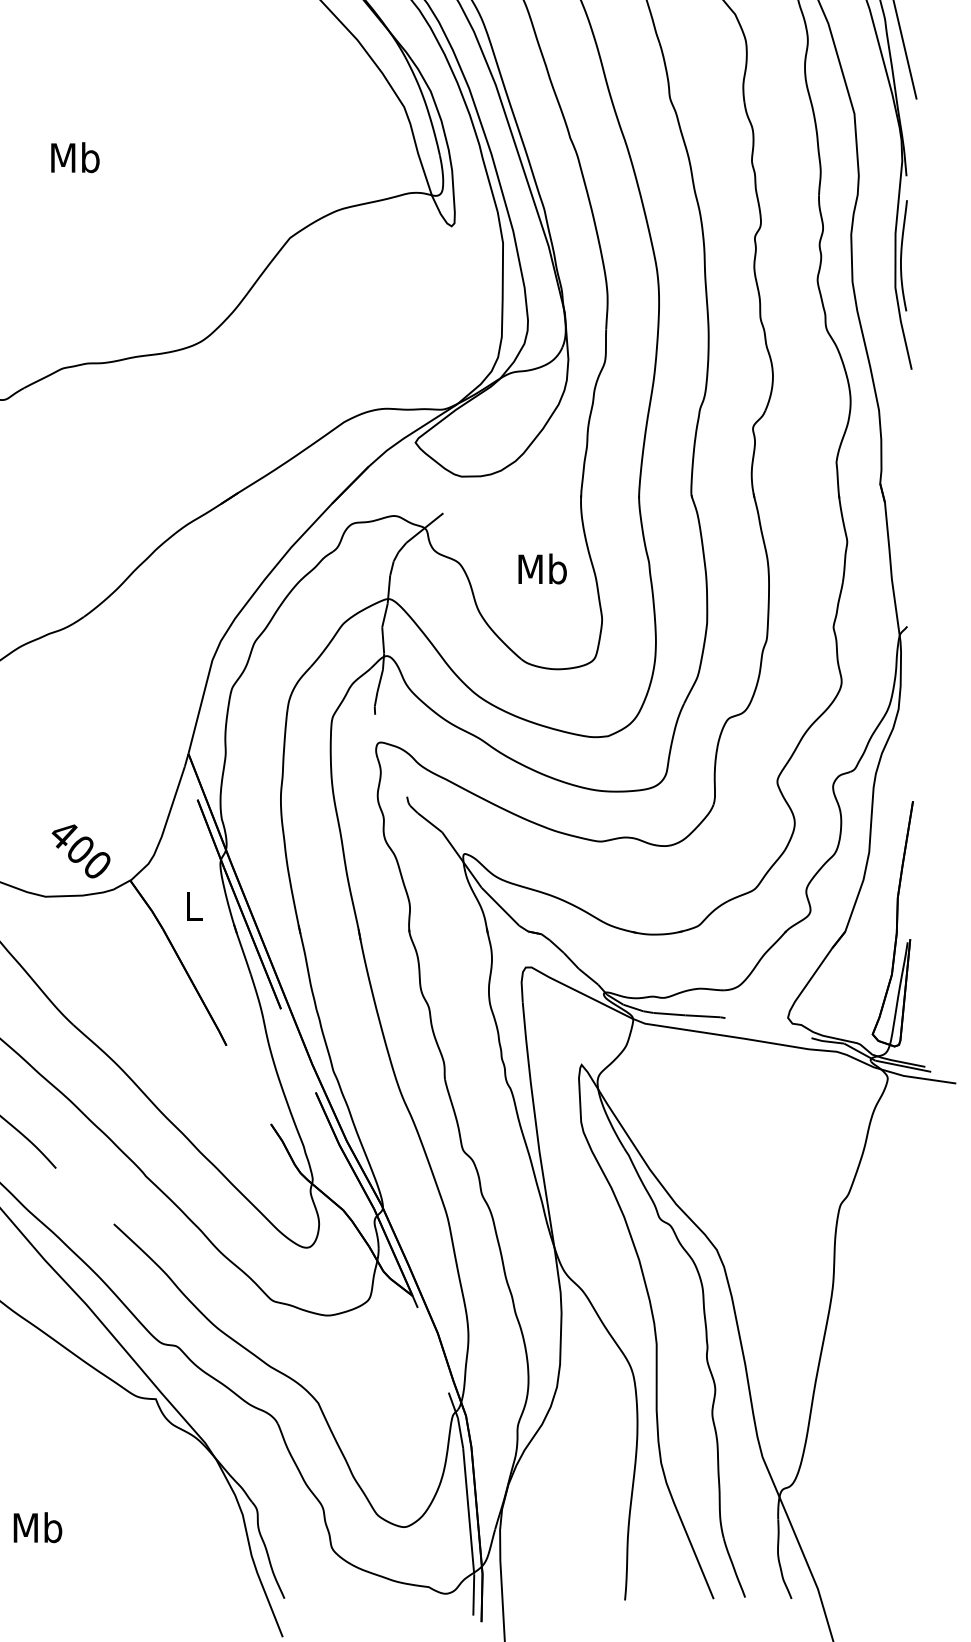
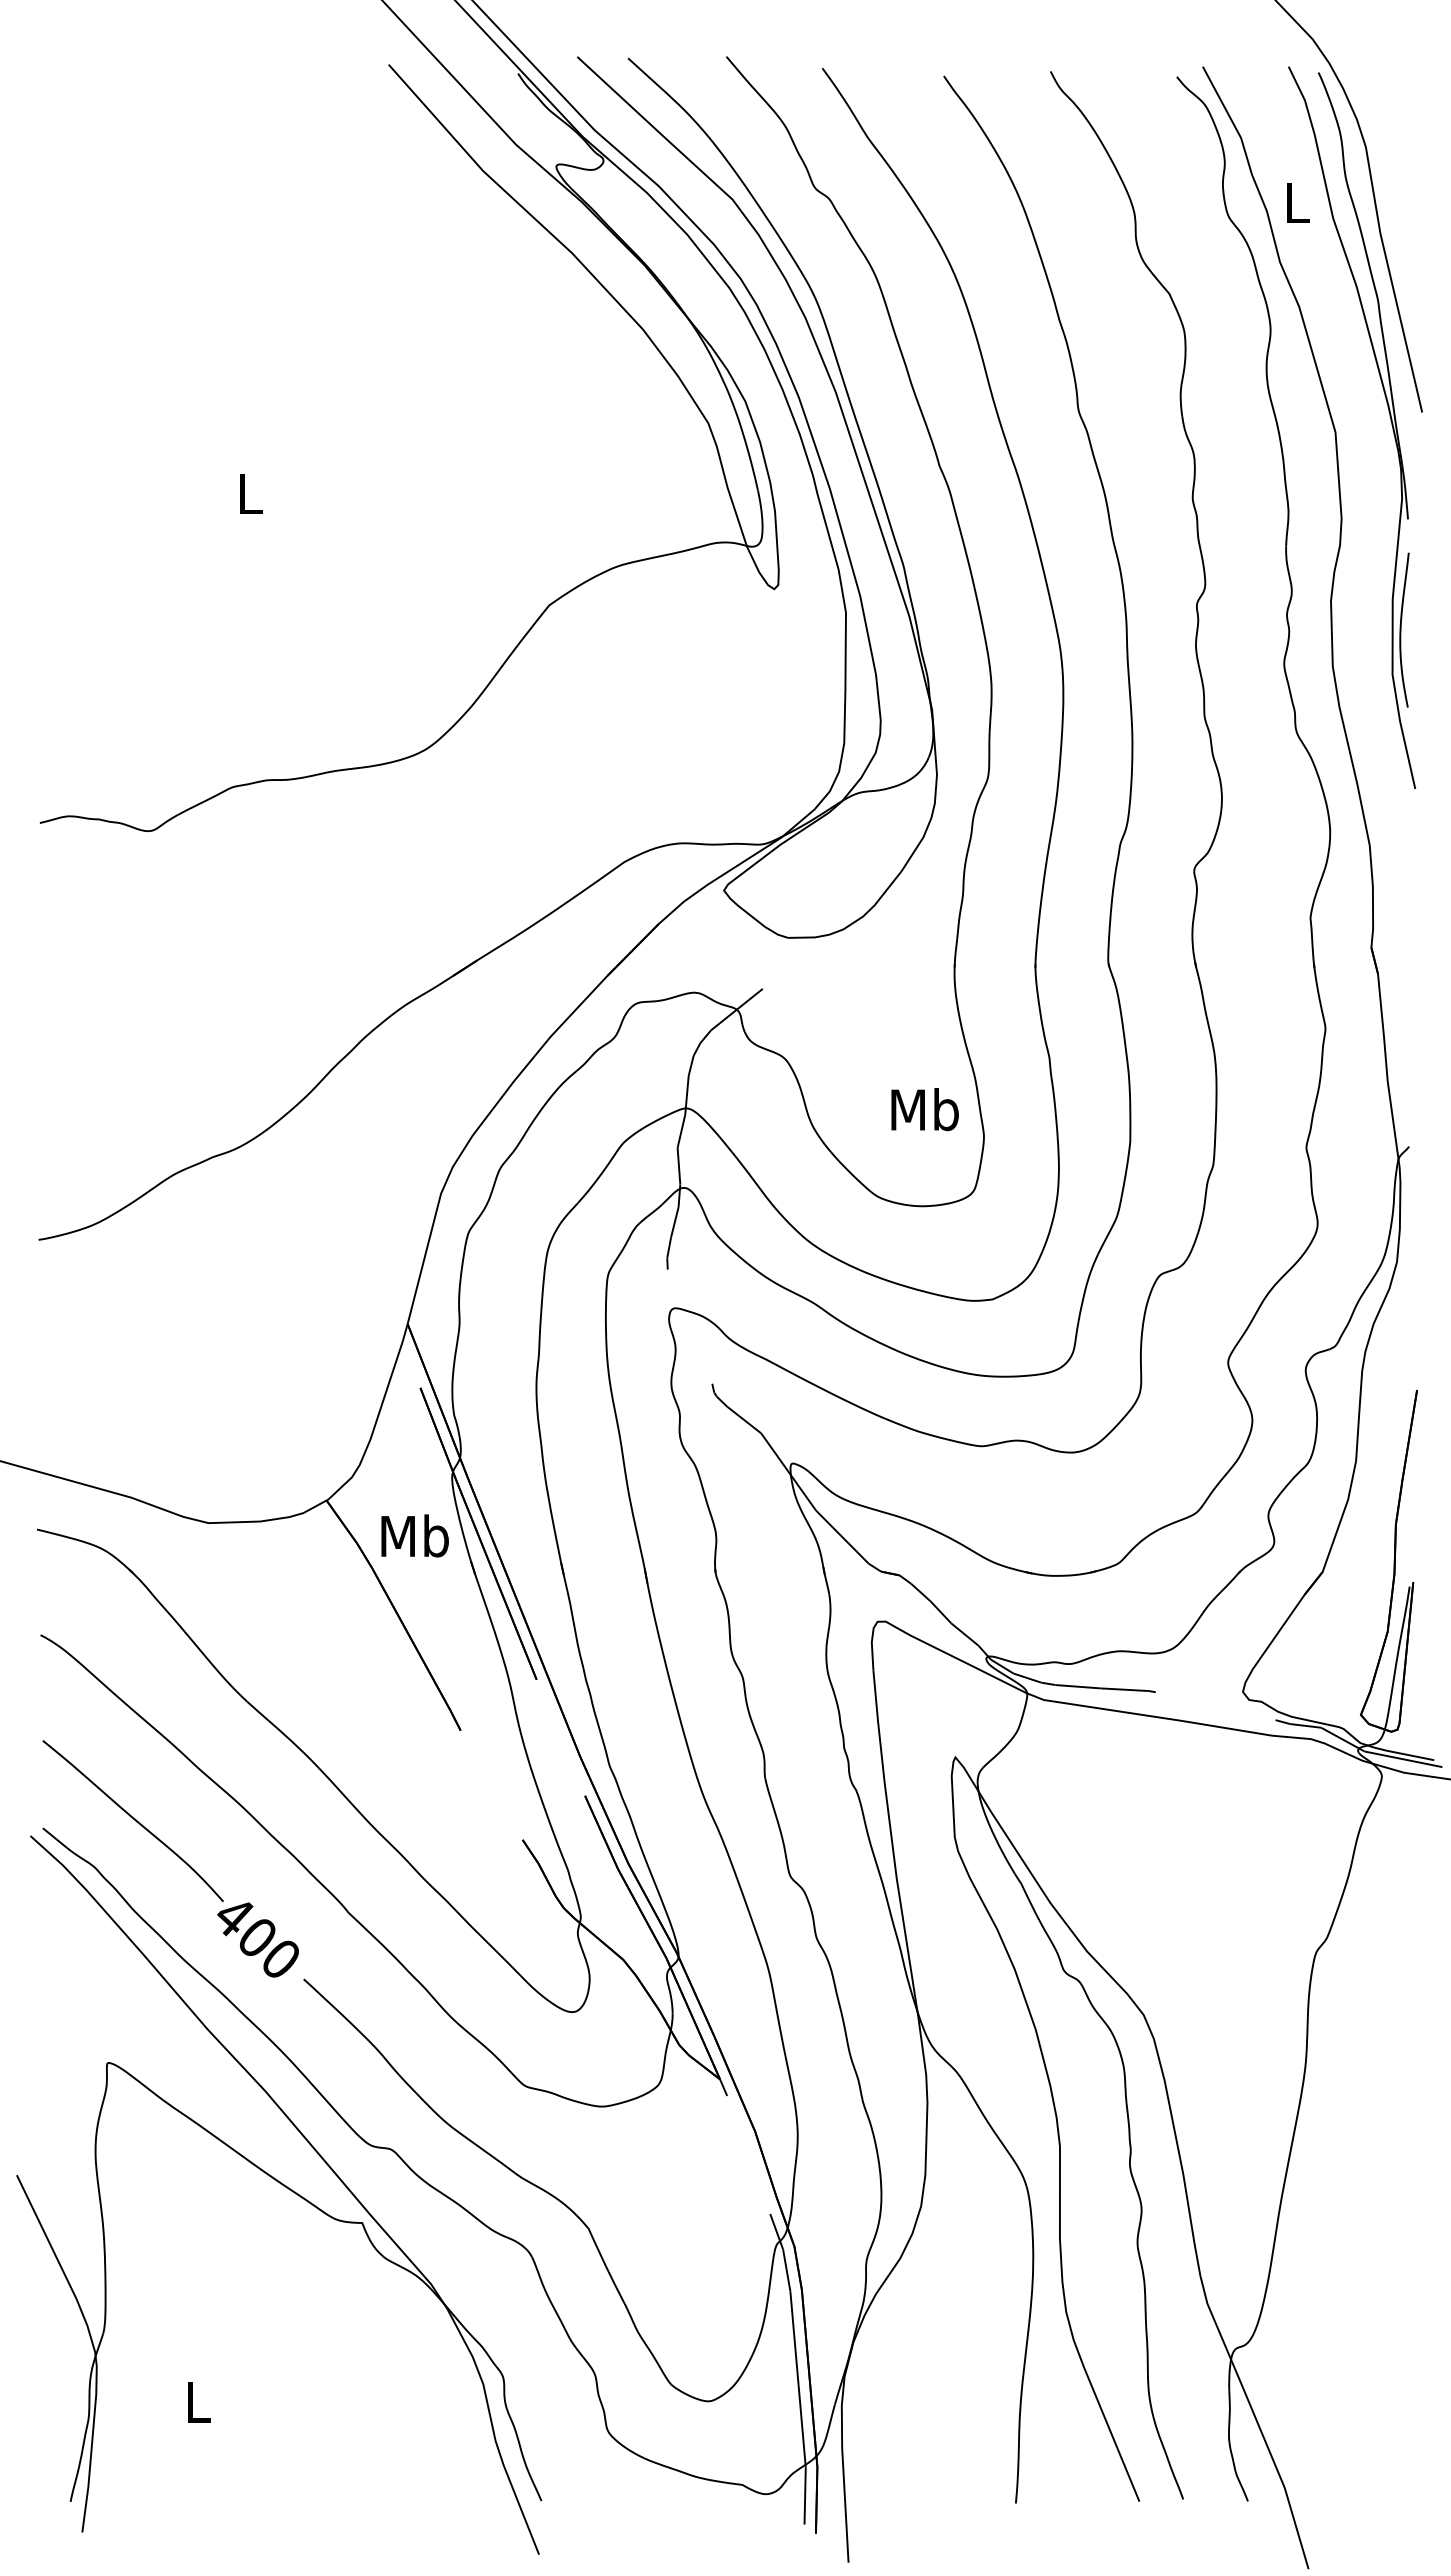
text: (74, 157) -> (249, 493), Mb -> L
text: (542, 568) -> (924, 1109), moved
text: (80, 851) -> (257, 1939), moved
text: (193, 905) -> (414, 1535), L -> Mb
text: (37, 1527) -> (197, 2401), Mb -> L

